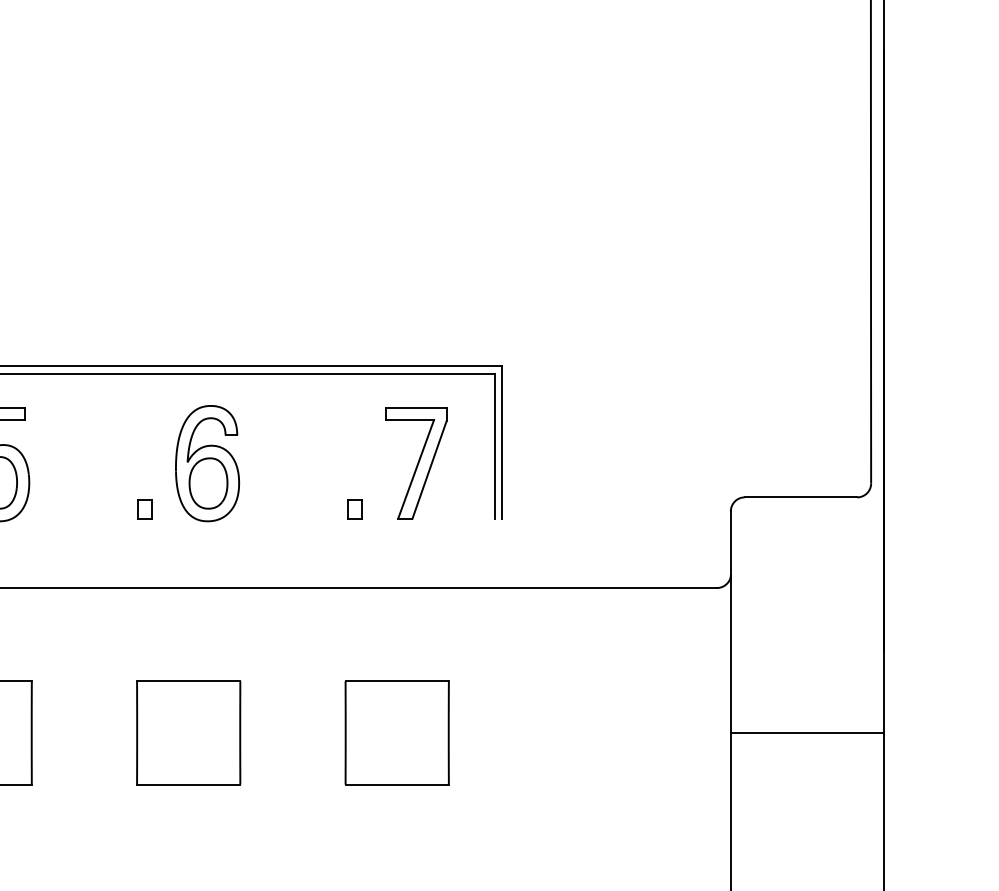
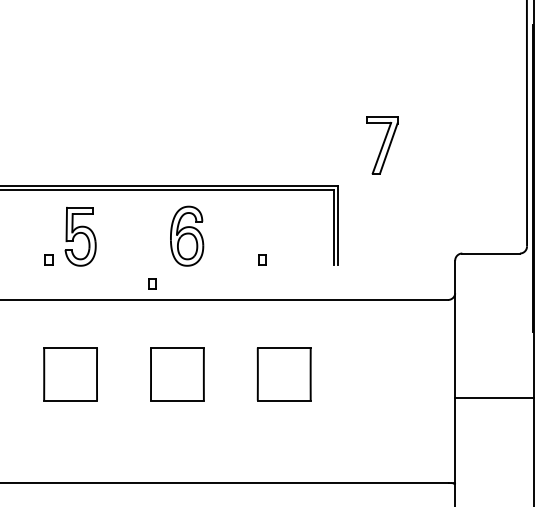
part: (417, 464) -> (382, 145), moved
part: (145, 509) -> (152, 283), moved
line: (807, 733) -> (494, 398), moved

